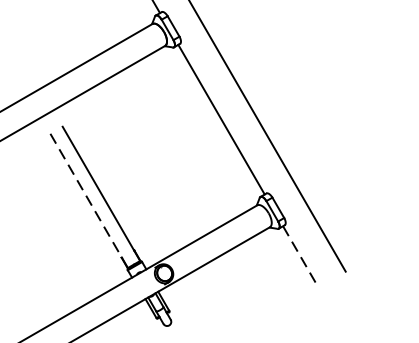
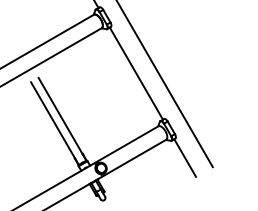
line: (88, 200) -> (54, 123), dashed -> solid
line: (301, 257) -> (185, 158), dashed -> solid

